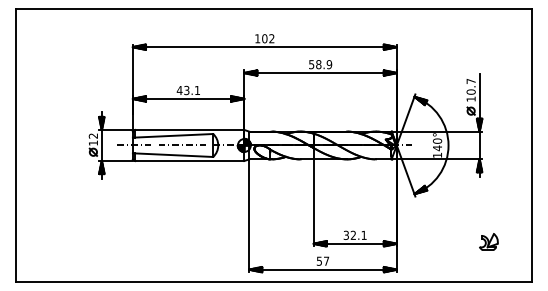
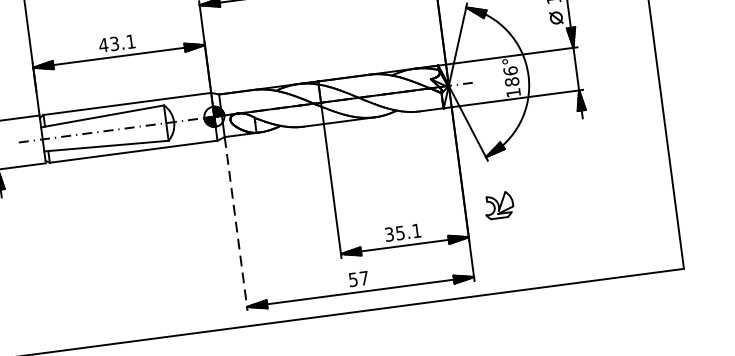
text: (437, 144) -> (511, 76), 140° -> 186°
line: (249, 216) -> (236, 225), solid -> dashed
text: (352, 234) -> (398, 231), 32.1 -> 35.1
part: (488, 241) -> (498, 204), moved

